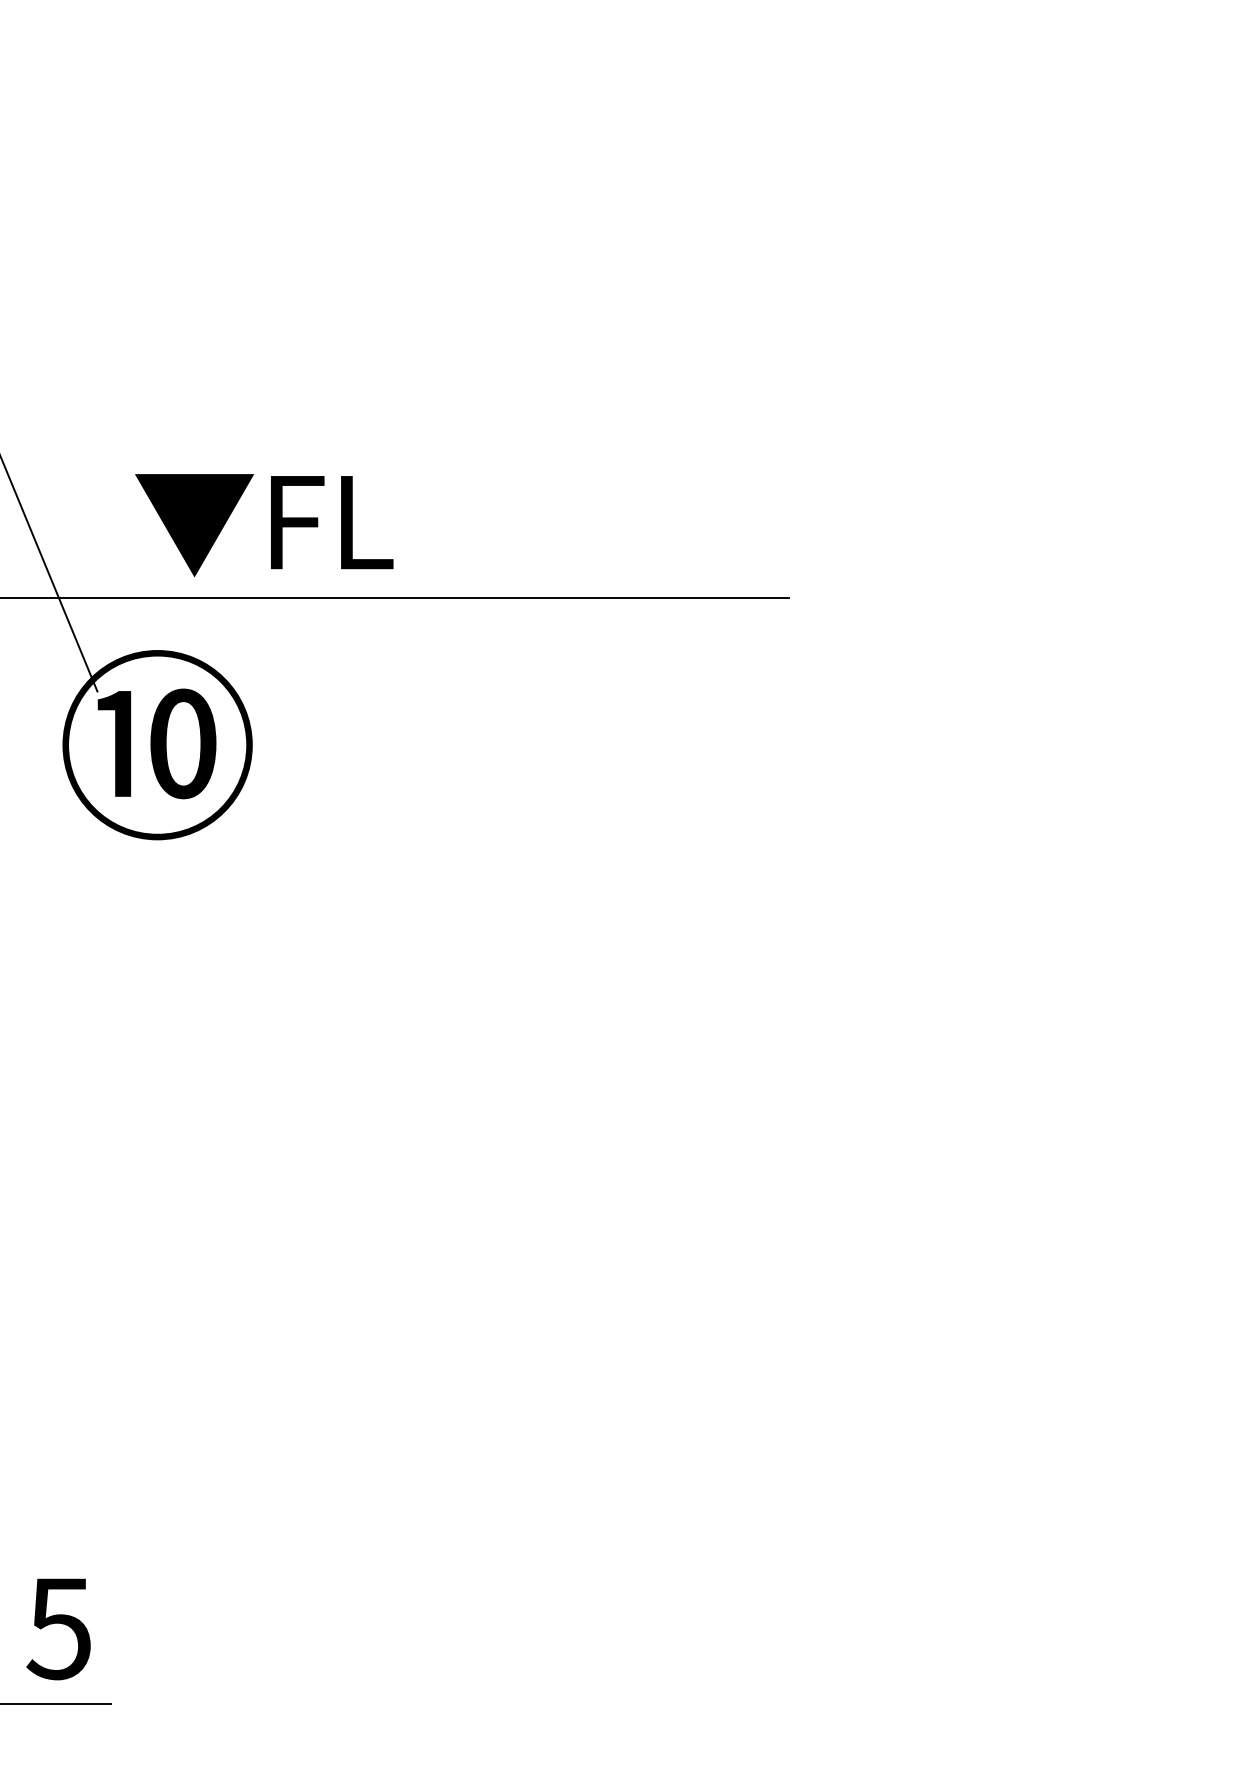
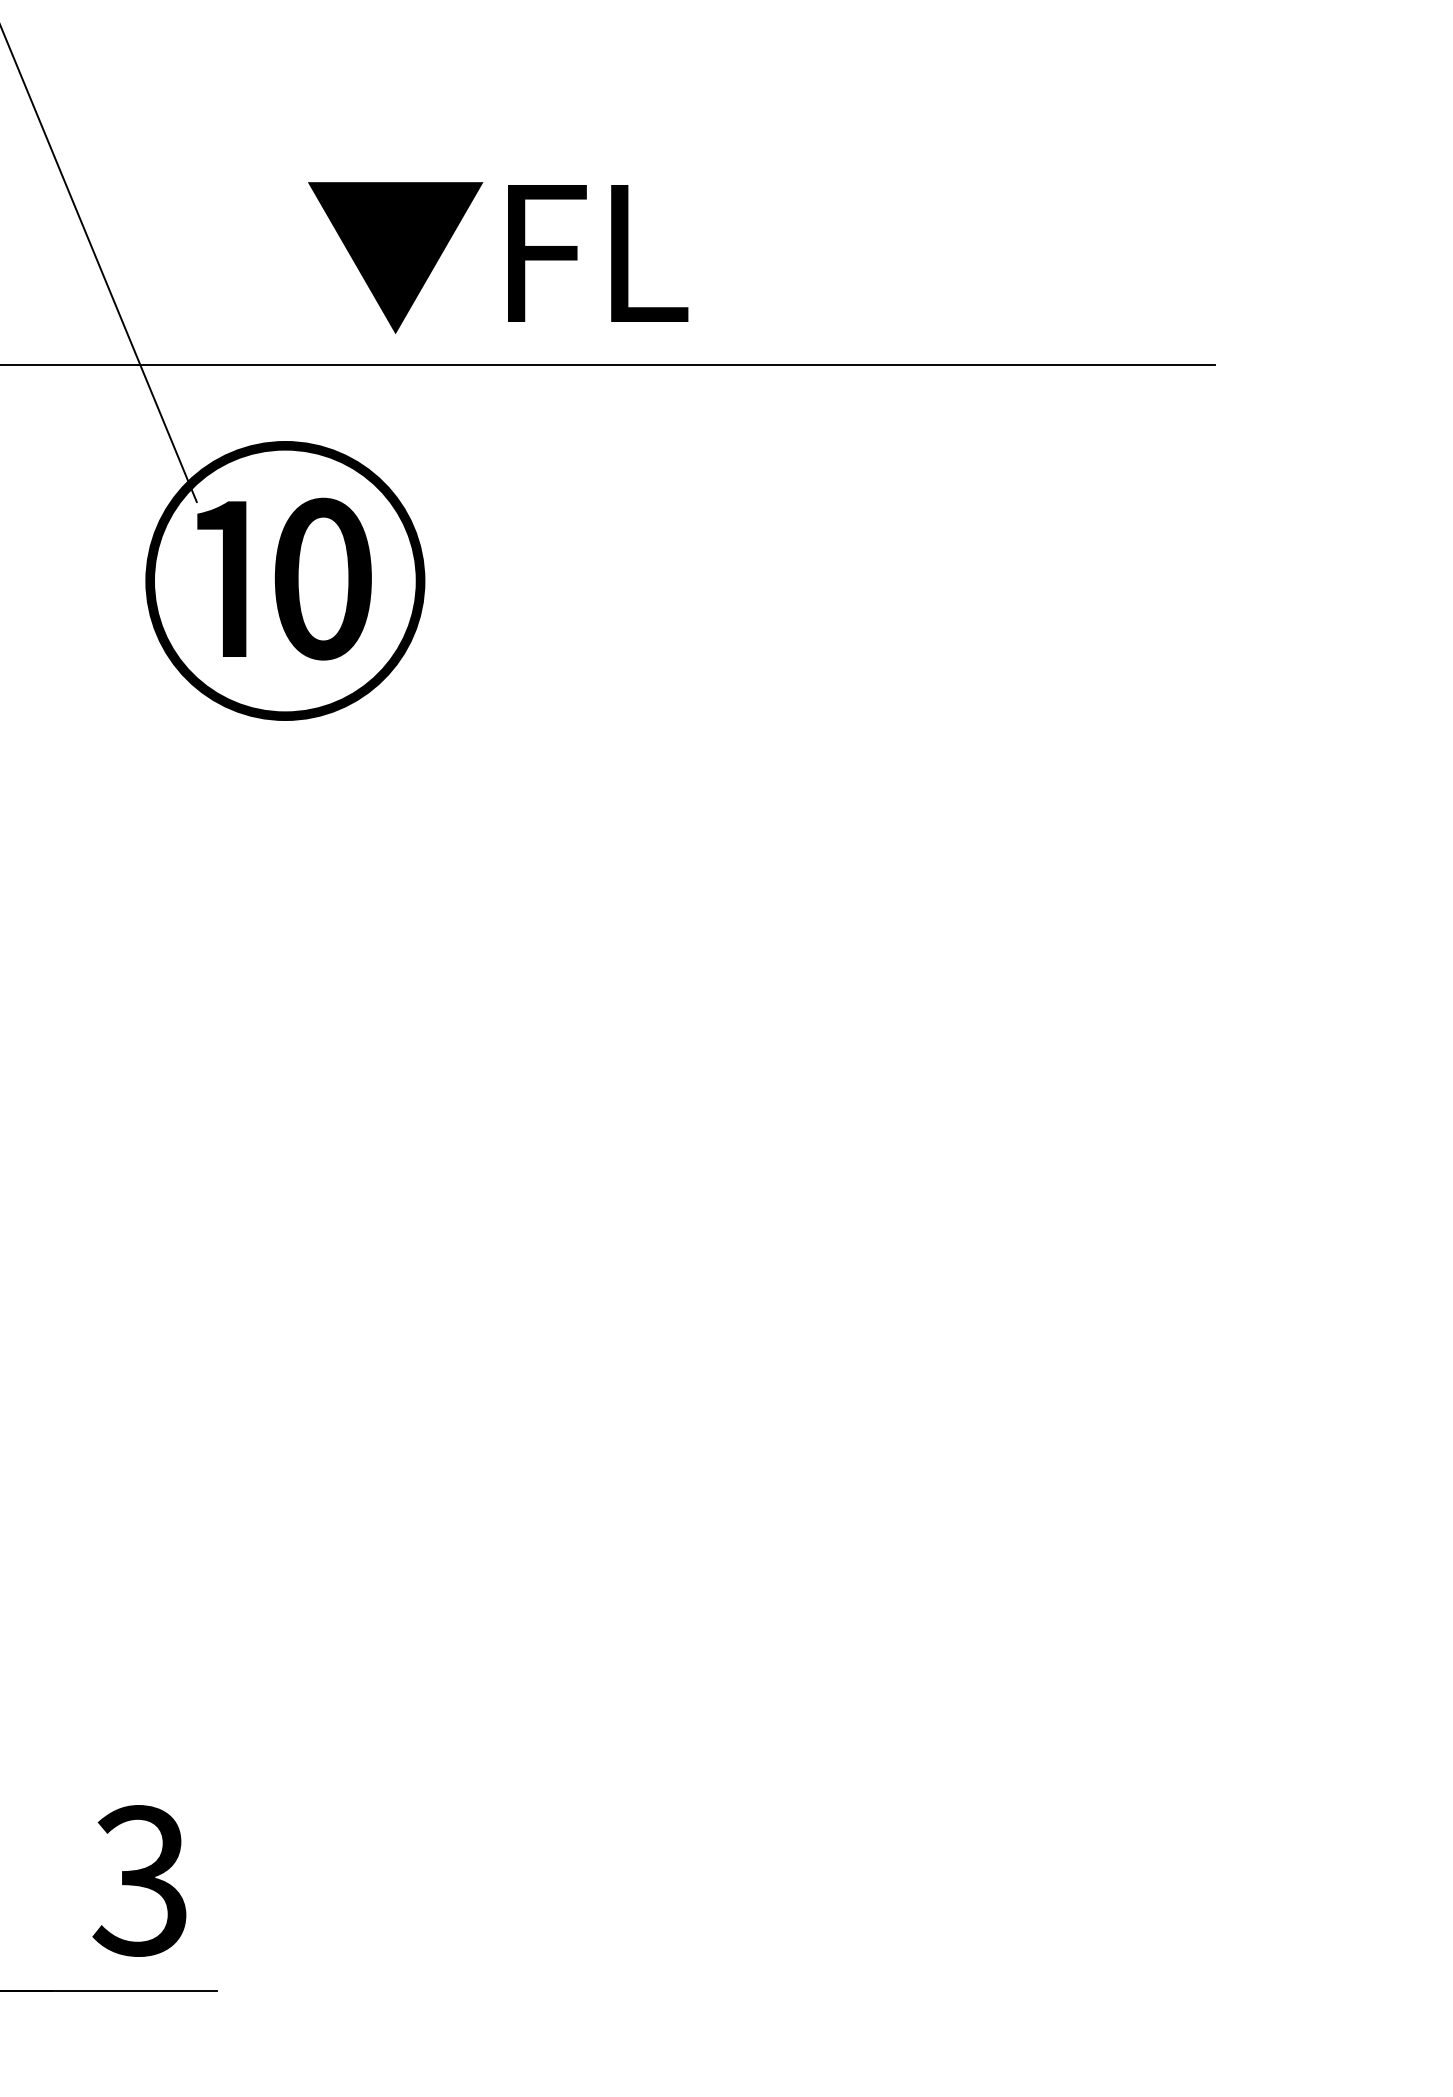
text: (264, 525) -> (498, 257), moved
text: (58, 1628) -> (139, 1880), 5 -> 3

